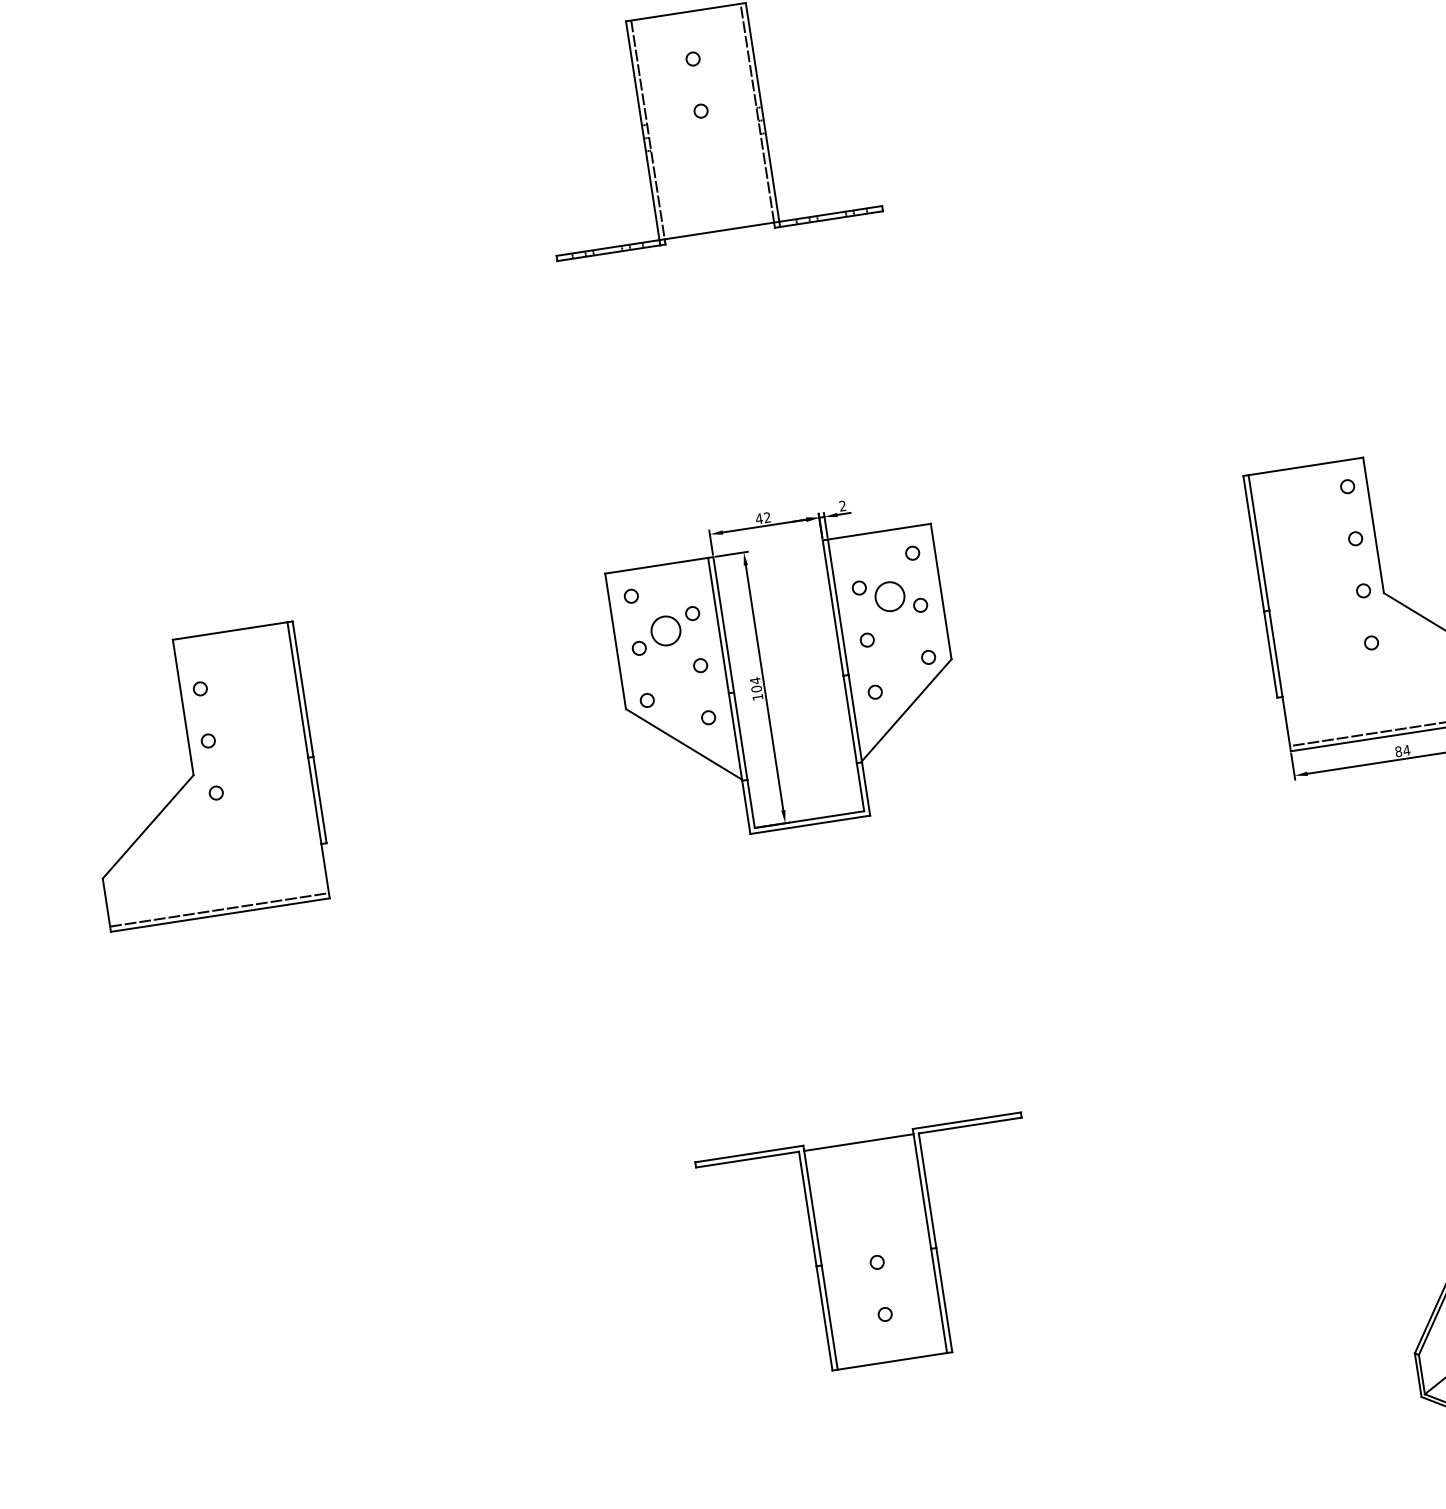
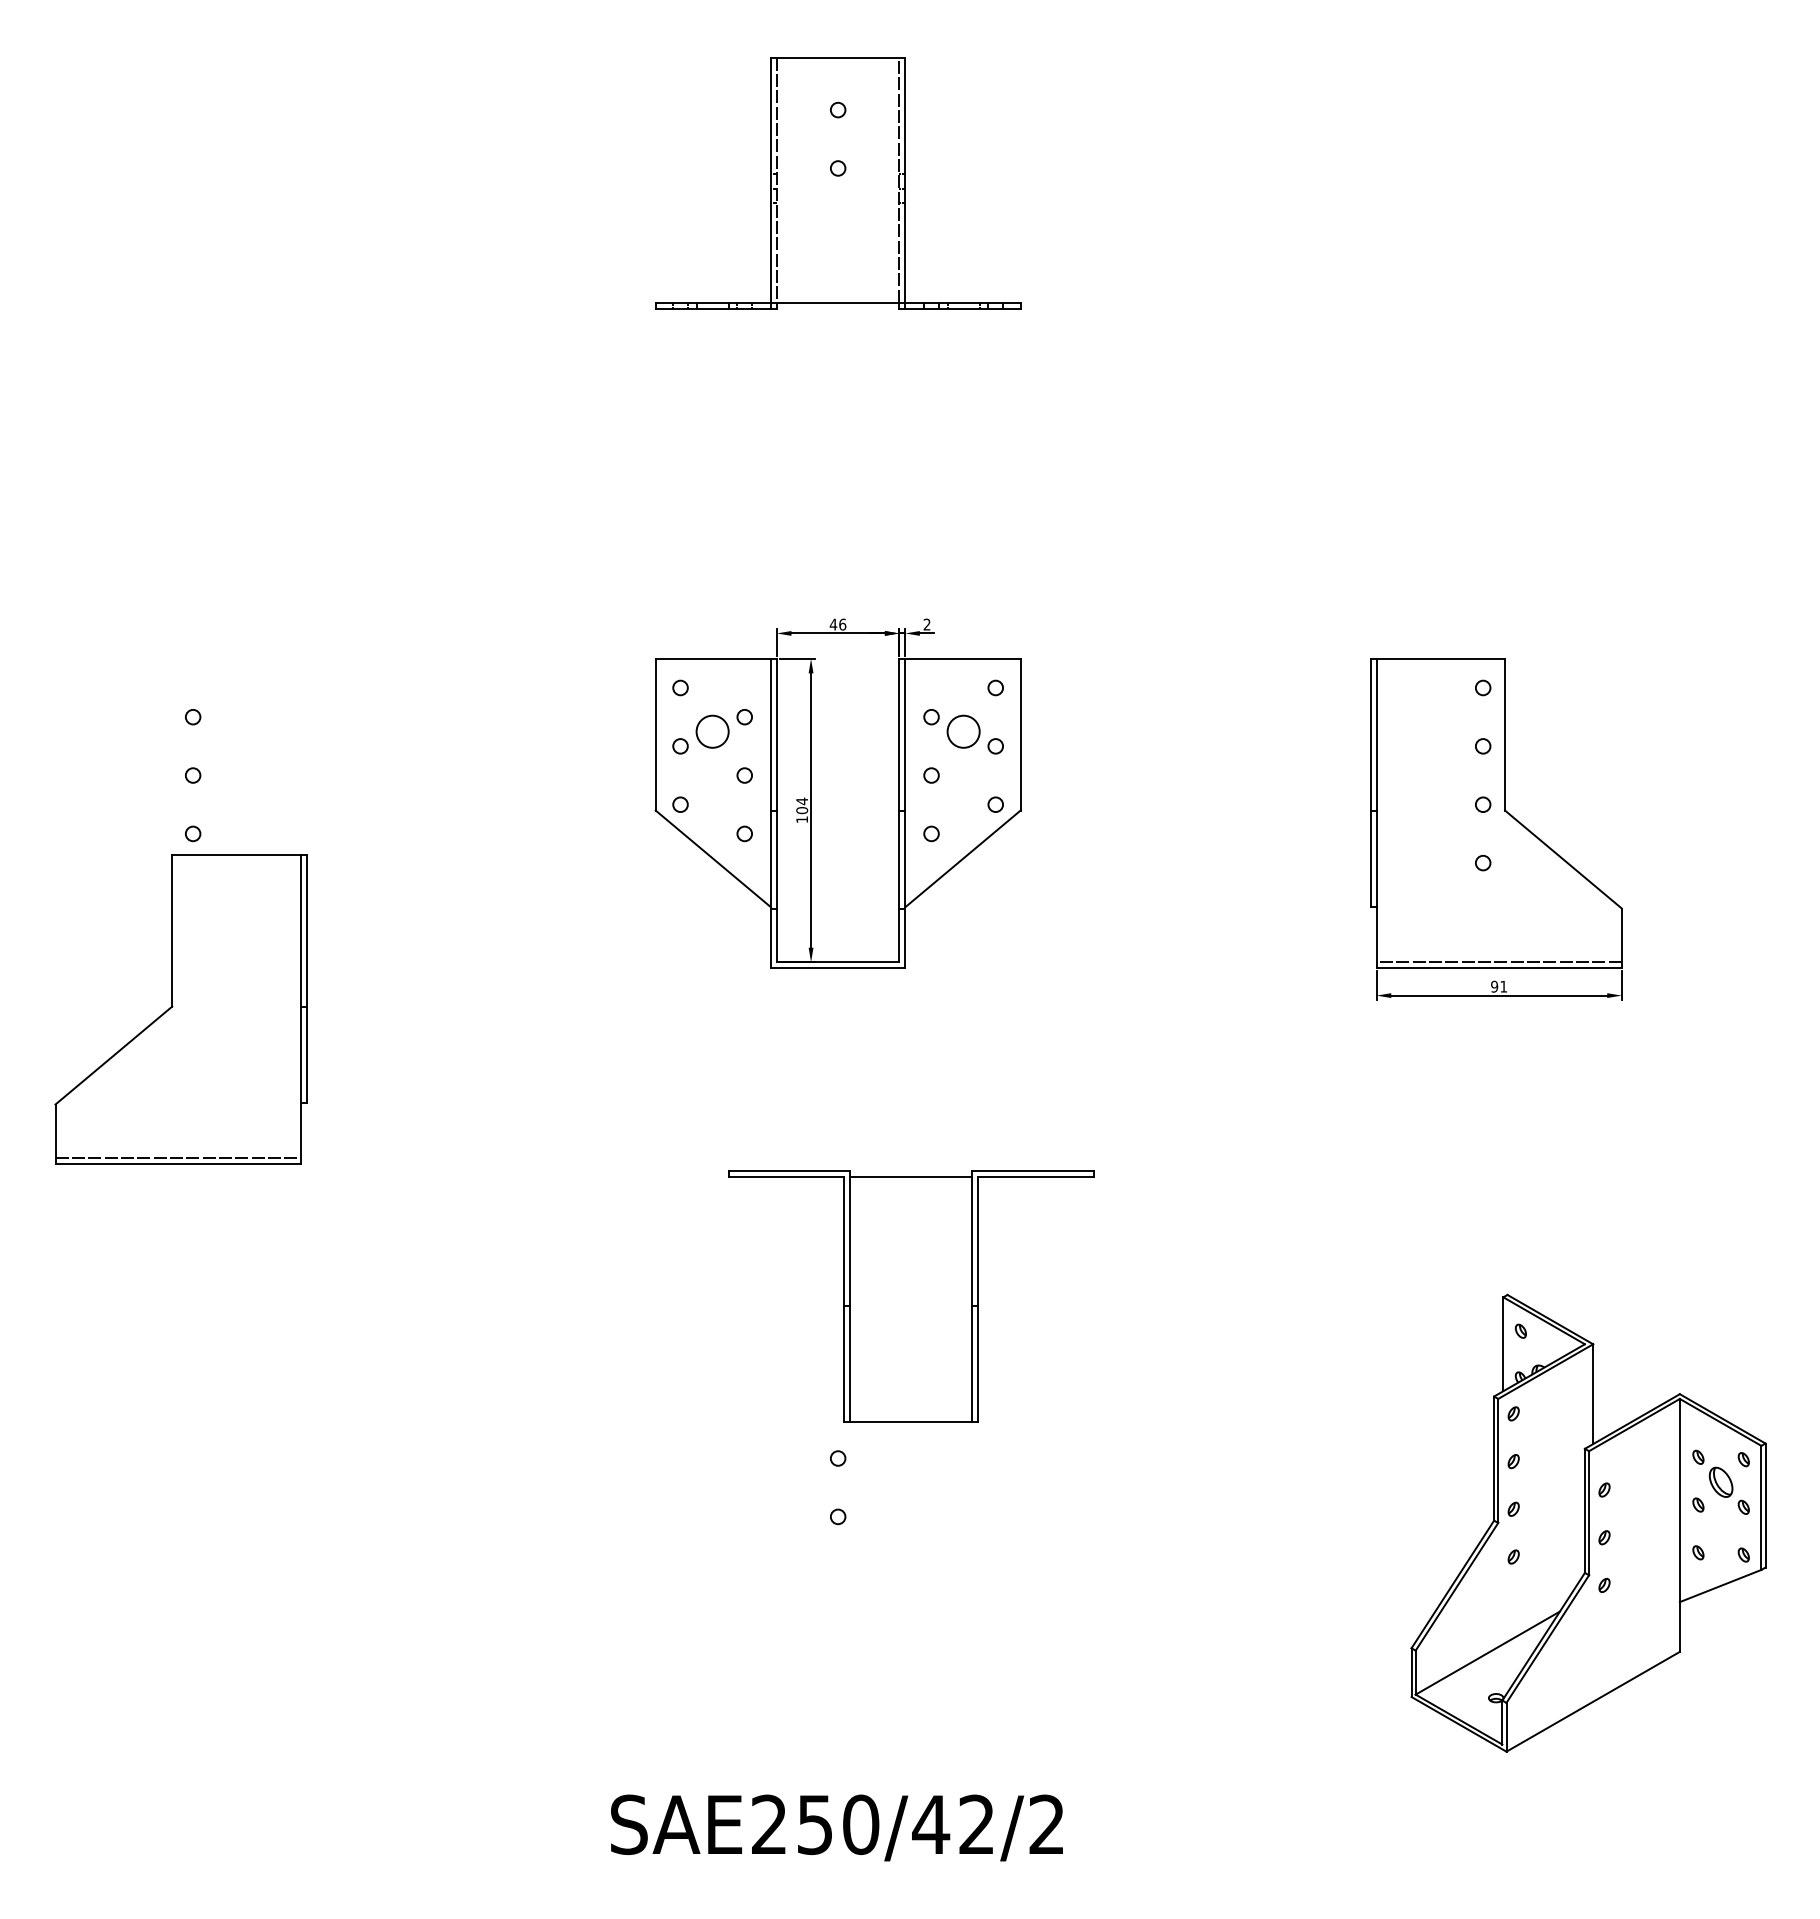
text: (767, 517) -> (842, 624), 42 -> 46
text: (1402, 750) -> (1499, 986), 84 -> 91
part: (201, 776) -> (180, 1009), moved
part: (875, 1248) -> (911, 1296), moved

